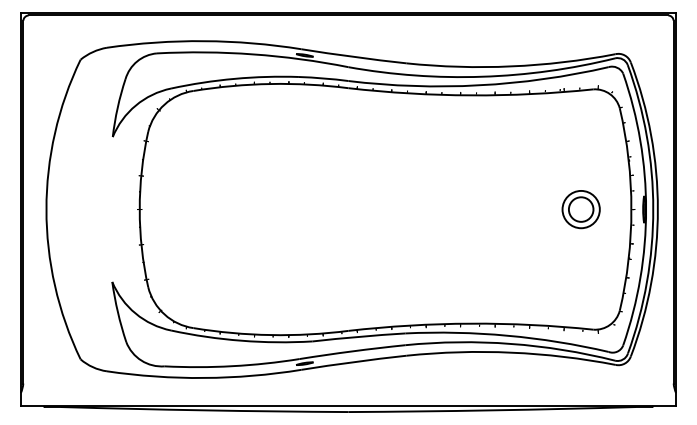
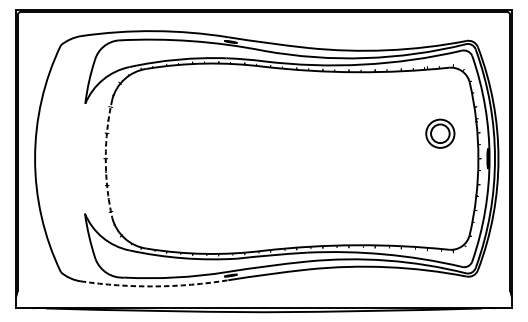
arc: (139, 209) -> (105, 158), solid -> dashed
part: (580, 209) -> (439, 133), moved
arc: (204, 377) -> (154, 286), solid -> dashed

